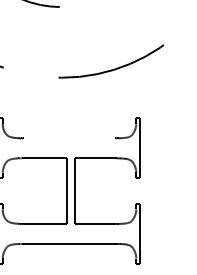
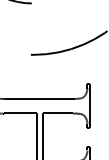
line: (69, 138) -> (38, 99), added

